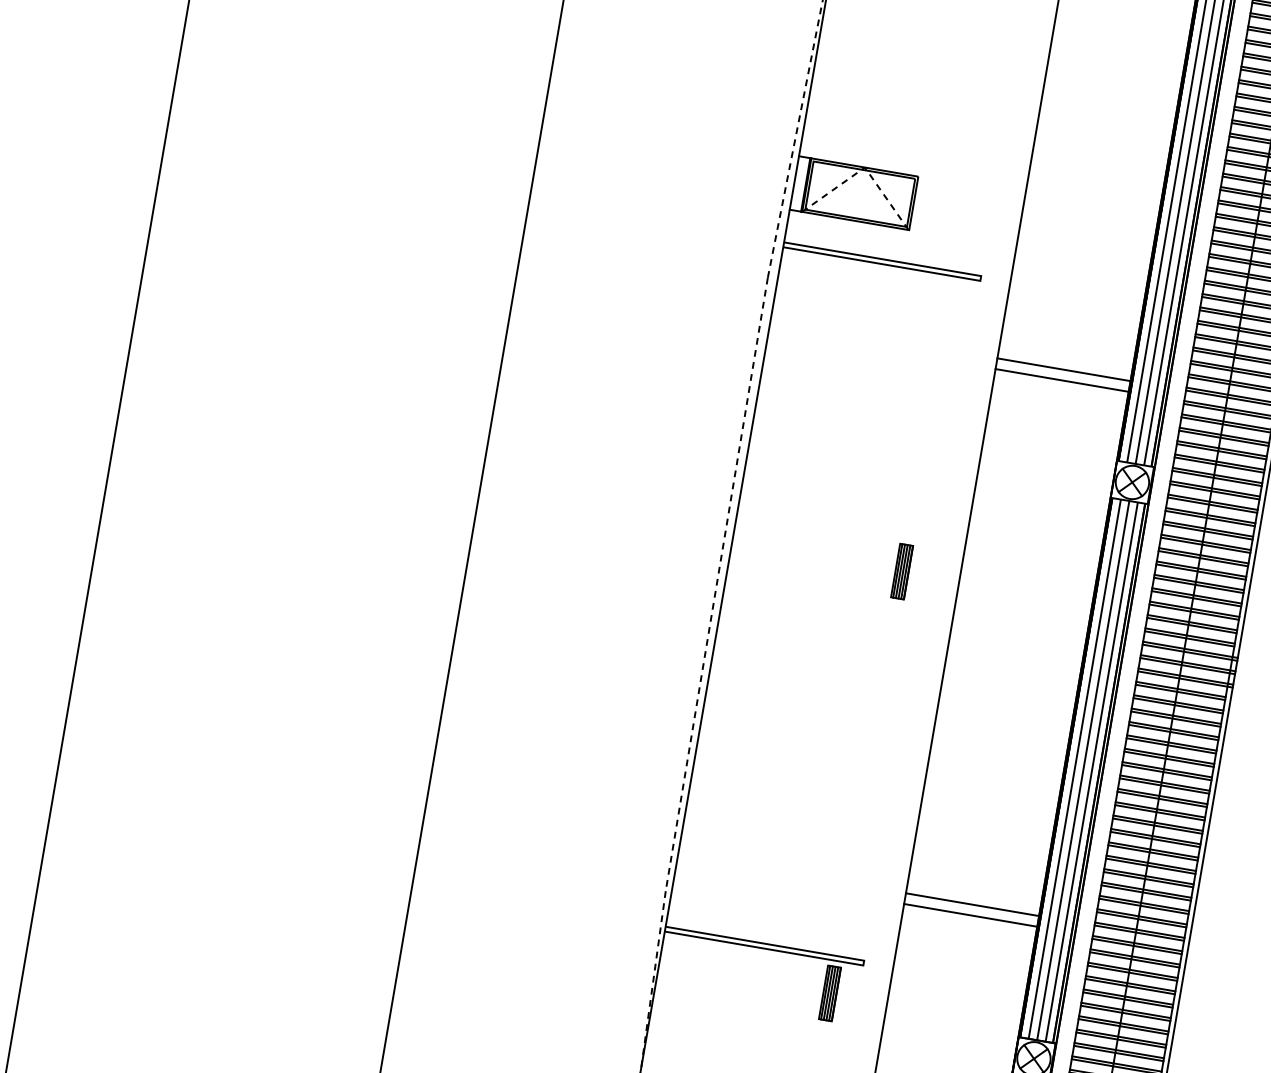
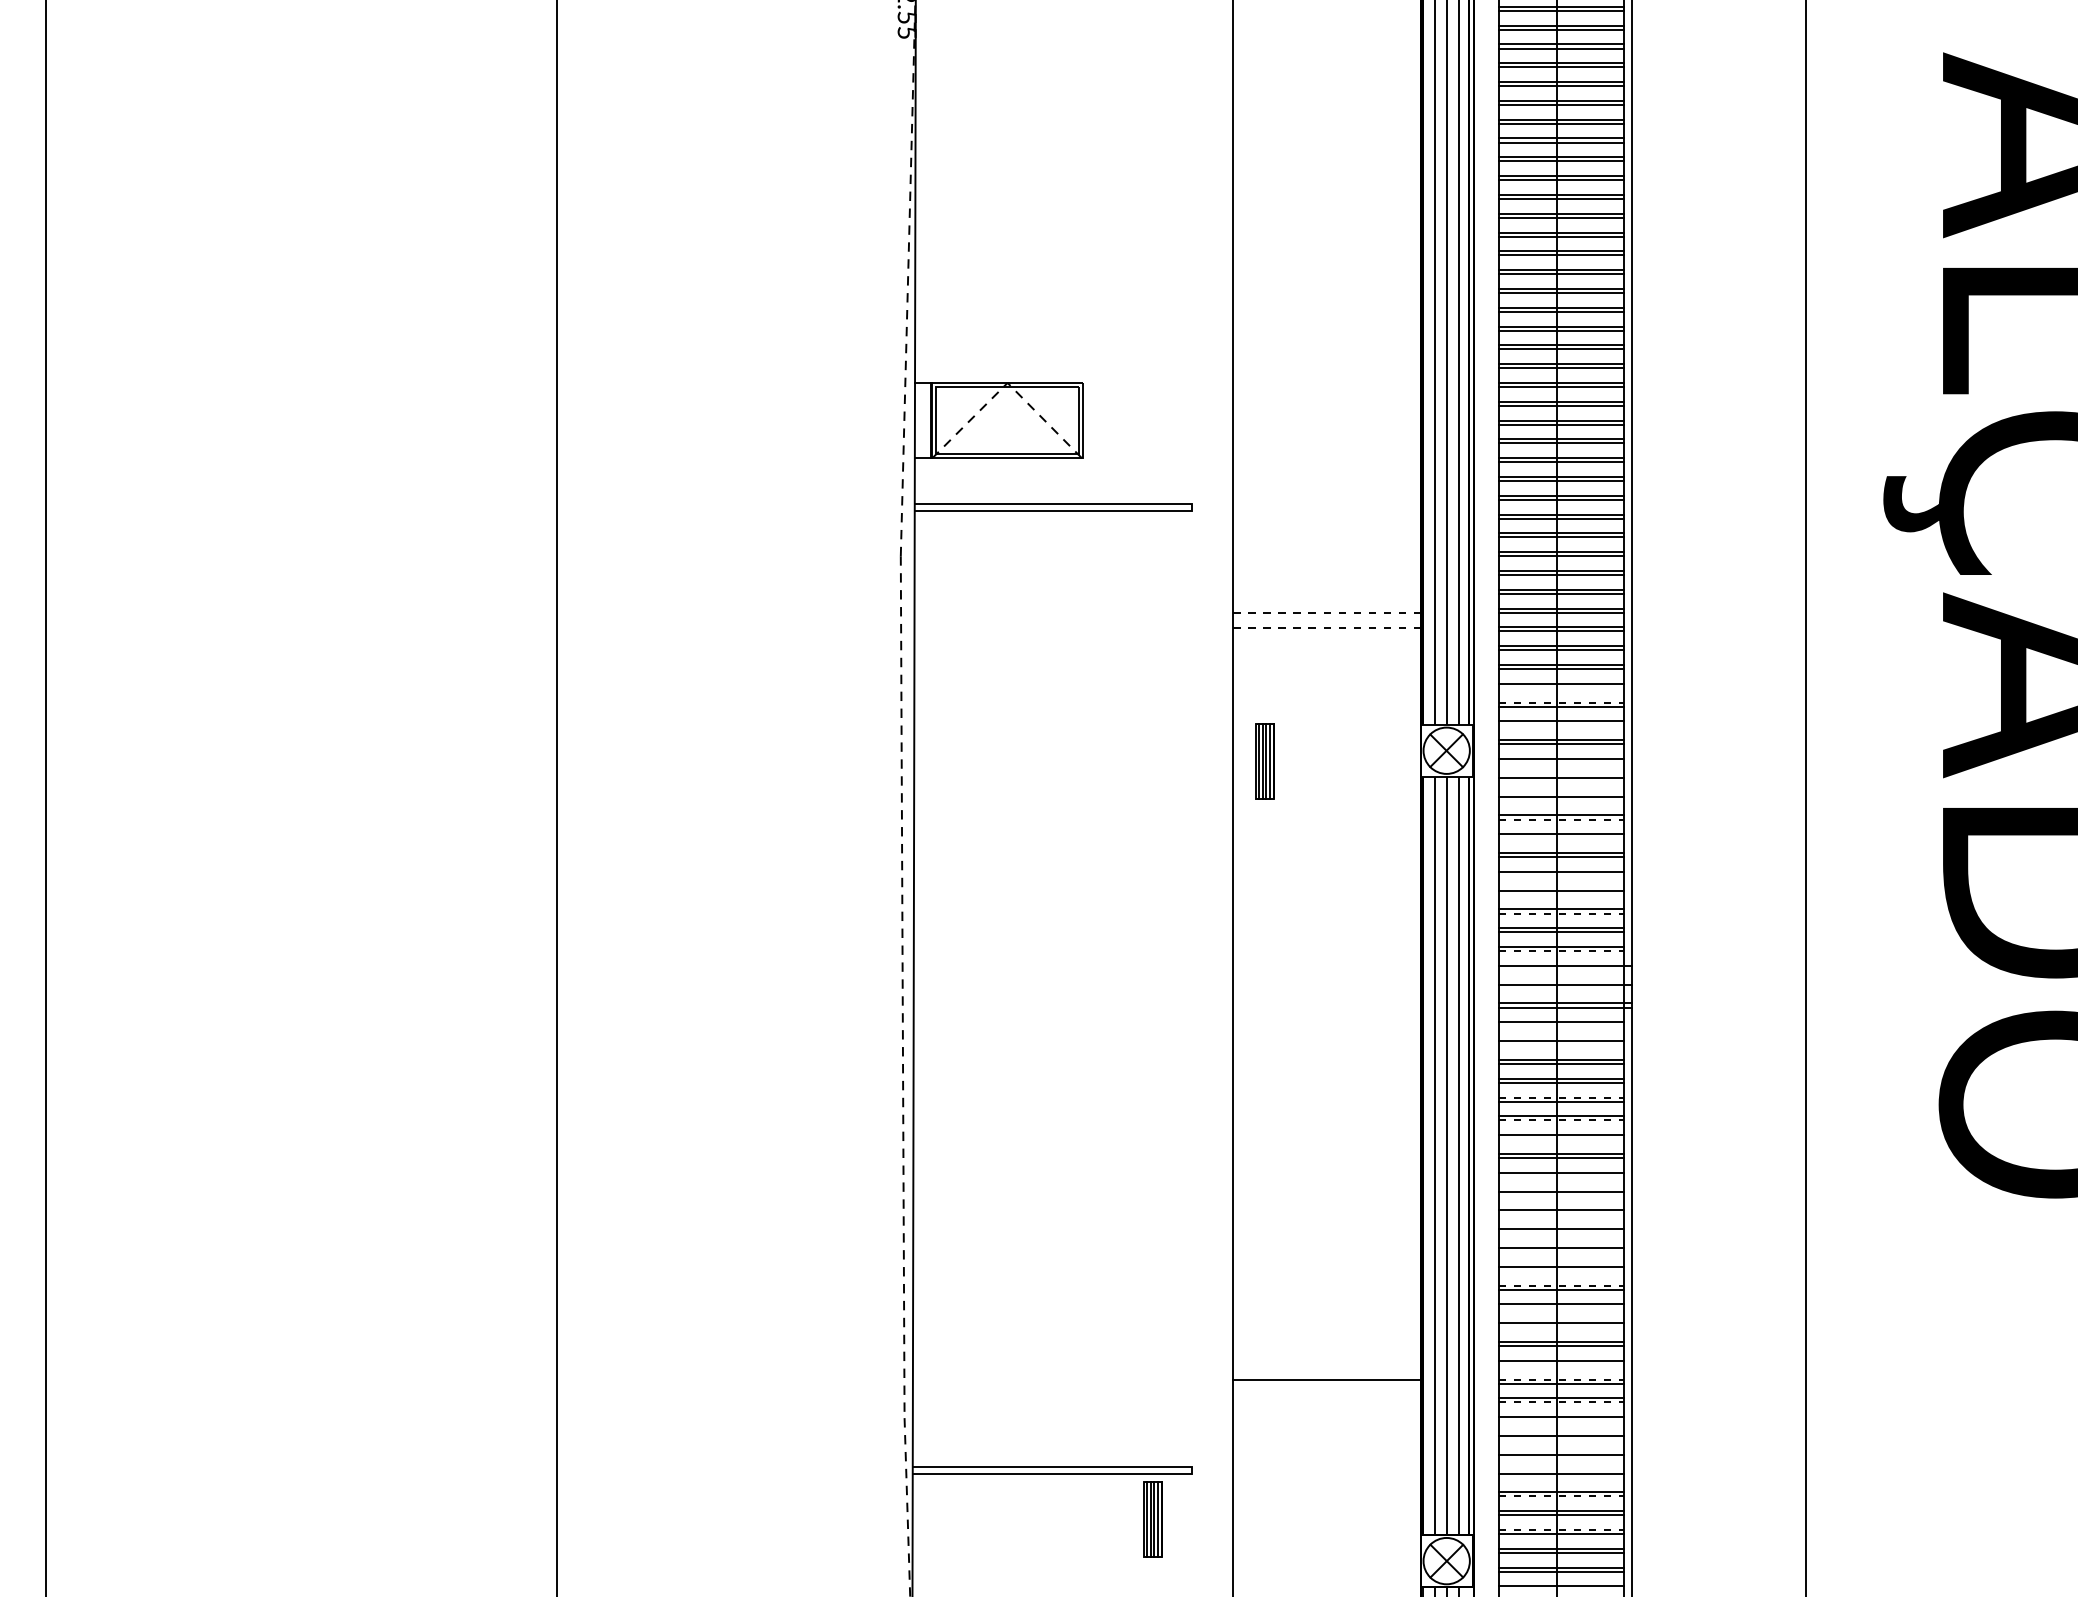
line: (1063, 369) -> (1326, 612), solid -> dashed
line: (1061, 380) -> (1326, 627), solid -> dashed
line: (1221, 451) -> (1561, 687), removed
line: (1219, 462) -> (1561, 702), solid -> dashed
line: (1217, 478) -> (1561, 725), removed
line: (1212, 505) -> (1561, 763), removed
line: (1210, 518) -> (1561, 781), removed
line: (1208, 531) -> (1561, 800), removed
line: (1205, 545) -> (1561, 819), solid -> dashed
line: (1203, 558) -> (1561, 838), removed
part: (901, 571) -> (1264, 761), moved
line: (1198, 585) -> (1561, 875), removed
line: (1196, 598) -> (1561, 894), removed
line: (1194, 612) -> (1561, 913), solid -> dashed
line: (1189, 639) -> (1561, 951), solid -> dashed
line: (1189, 652) -> (1564, 969), removed
line: (1187, 665) -> (1564, 988), removed
line: (1180, 692) -> (1561, 1026), removed
line: (1178, 706) -> (1561, 1045), removed
line: (1171, 743) -> (1561, 1097), solid -> dashed
line: (1169, 759) -> (1561, 1120), solid -> dashed
line: (1166, 772) -> (1561, 1139), removed
line: (1162, 799) -> (1561, 1176), removed
line: (1160, 812) -> (1561, 1195), removed
line: (1157, 826) -> (1561, 1214), removed
line: (1155, 839) -> (1561, 1233), removed
line: (1153, 853) -> (1561, 1252), removed
line: (1150, 866) -> (1561, 1270), removed
line: (1149, 876) -> (1561, 1285), solid -> dashed
line: (1146, 893) -> (1561, 1308), removed
line: (972, 904) -> (1326, 1364), removed
line: (1143, 906) -> (1561, 1327), removed
line: (1139, 932) -> (1561, 1364), removed
line: (1137, 943) -> (1561, 1379), solid -> dashed
line: (1134, 959) -> (1561, 1402), solid -> dashed
line: (1132, 973) -> (1561, 1421), removed
line: (1130, 986) -> (1561, 1440), removed
line: (1128, 999) -> (1561, 1458), removed
line: (1125, 1013) -> (1561, 1477), removed
line: (1123, 1026) -> (1561, 1496), solid -> dashed
line: (1119, 1050) -> (1561, 1529), solid -> dashed

